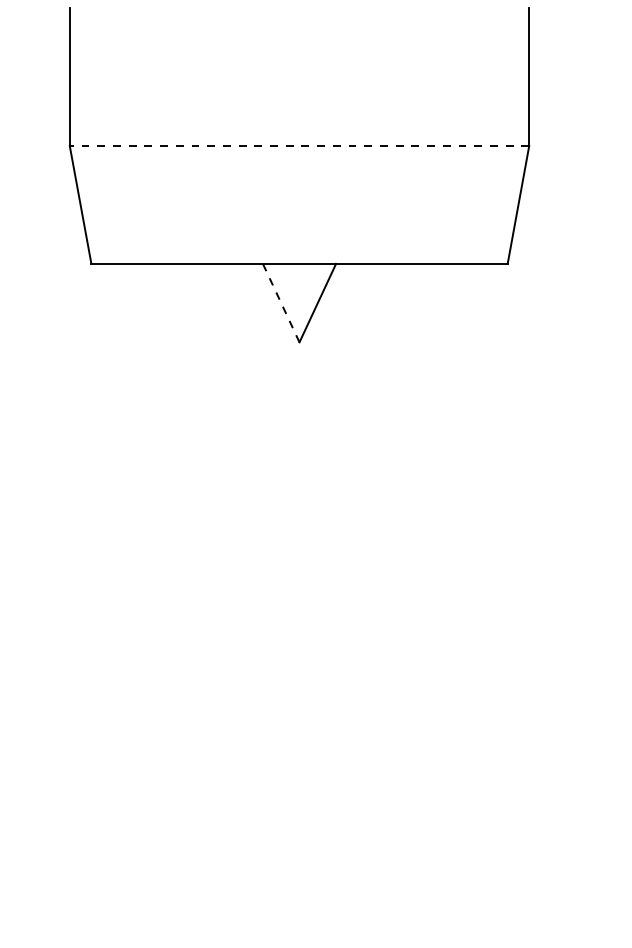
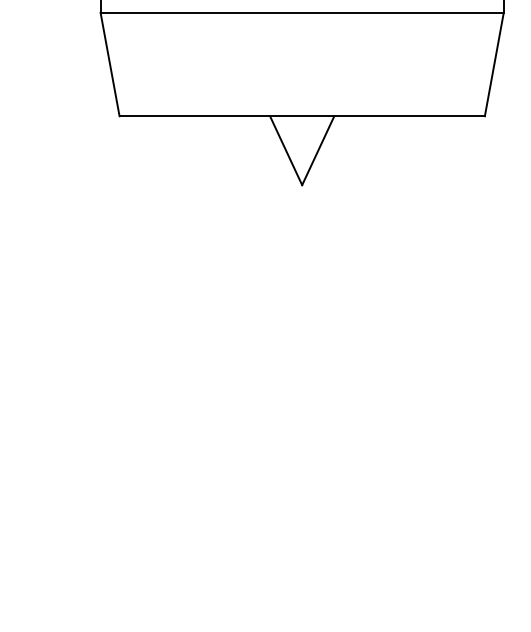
line: (299, 146) -> (302, 13), dashed -> solid
line: (281, 302) -> (286, 150), dashed -> solid

